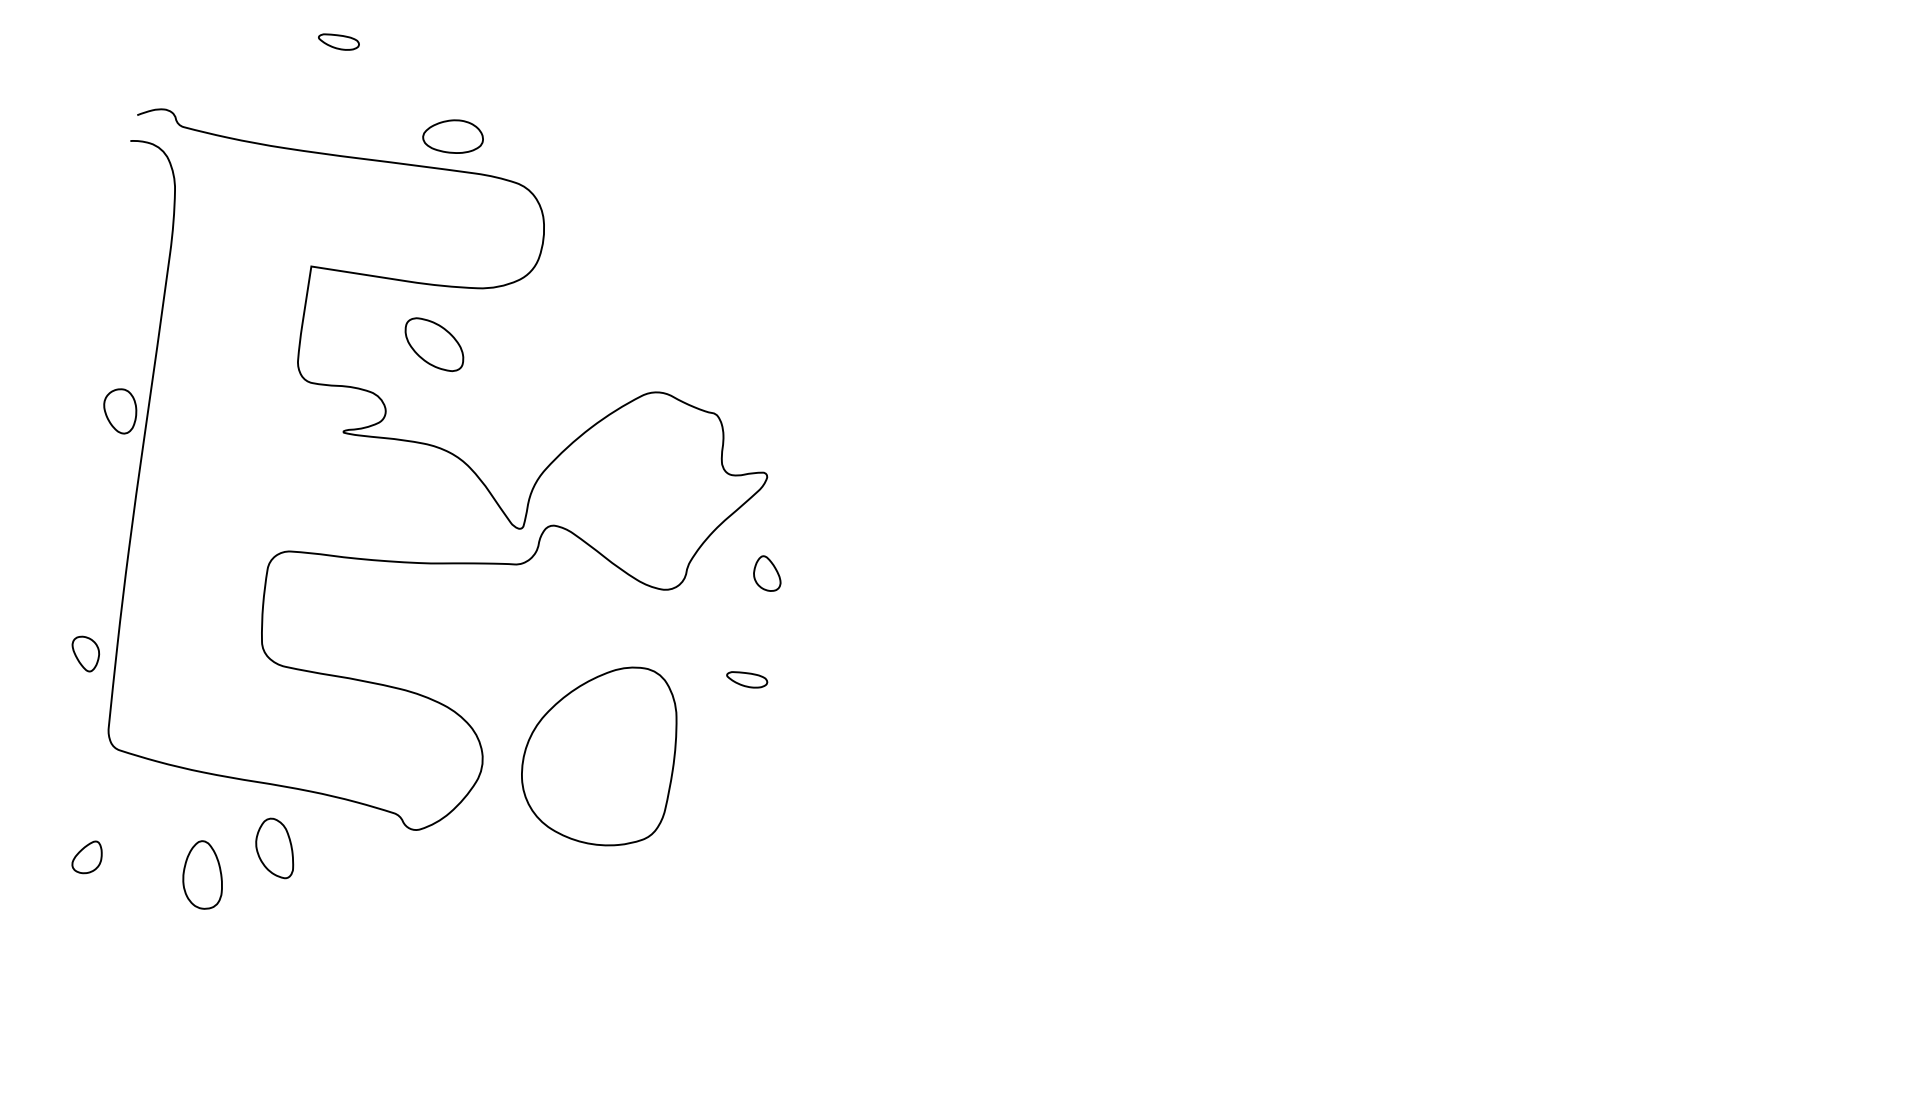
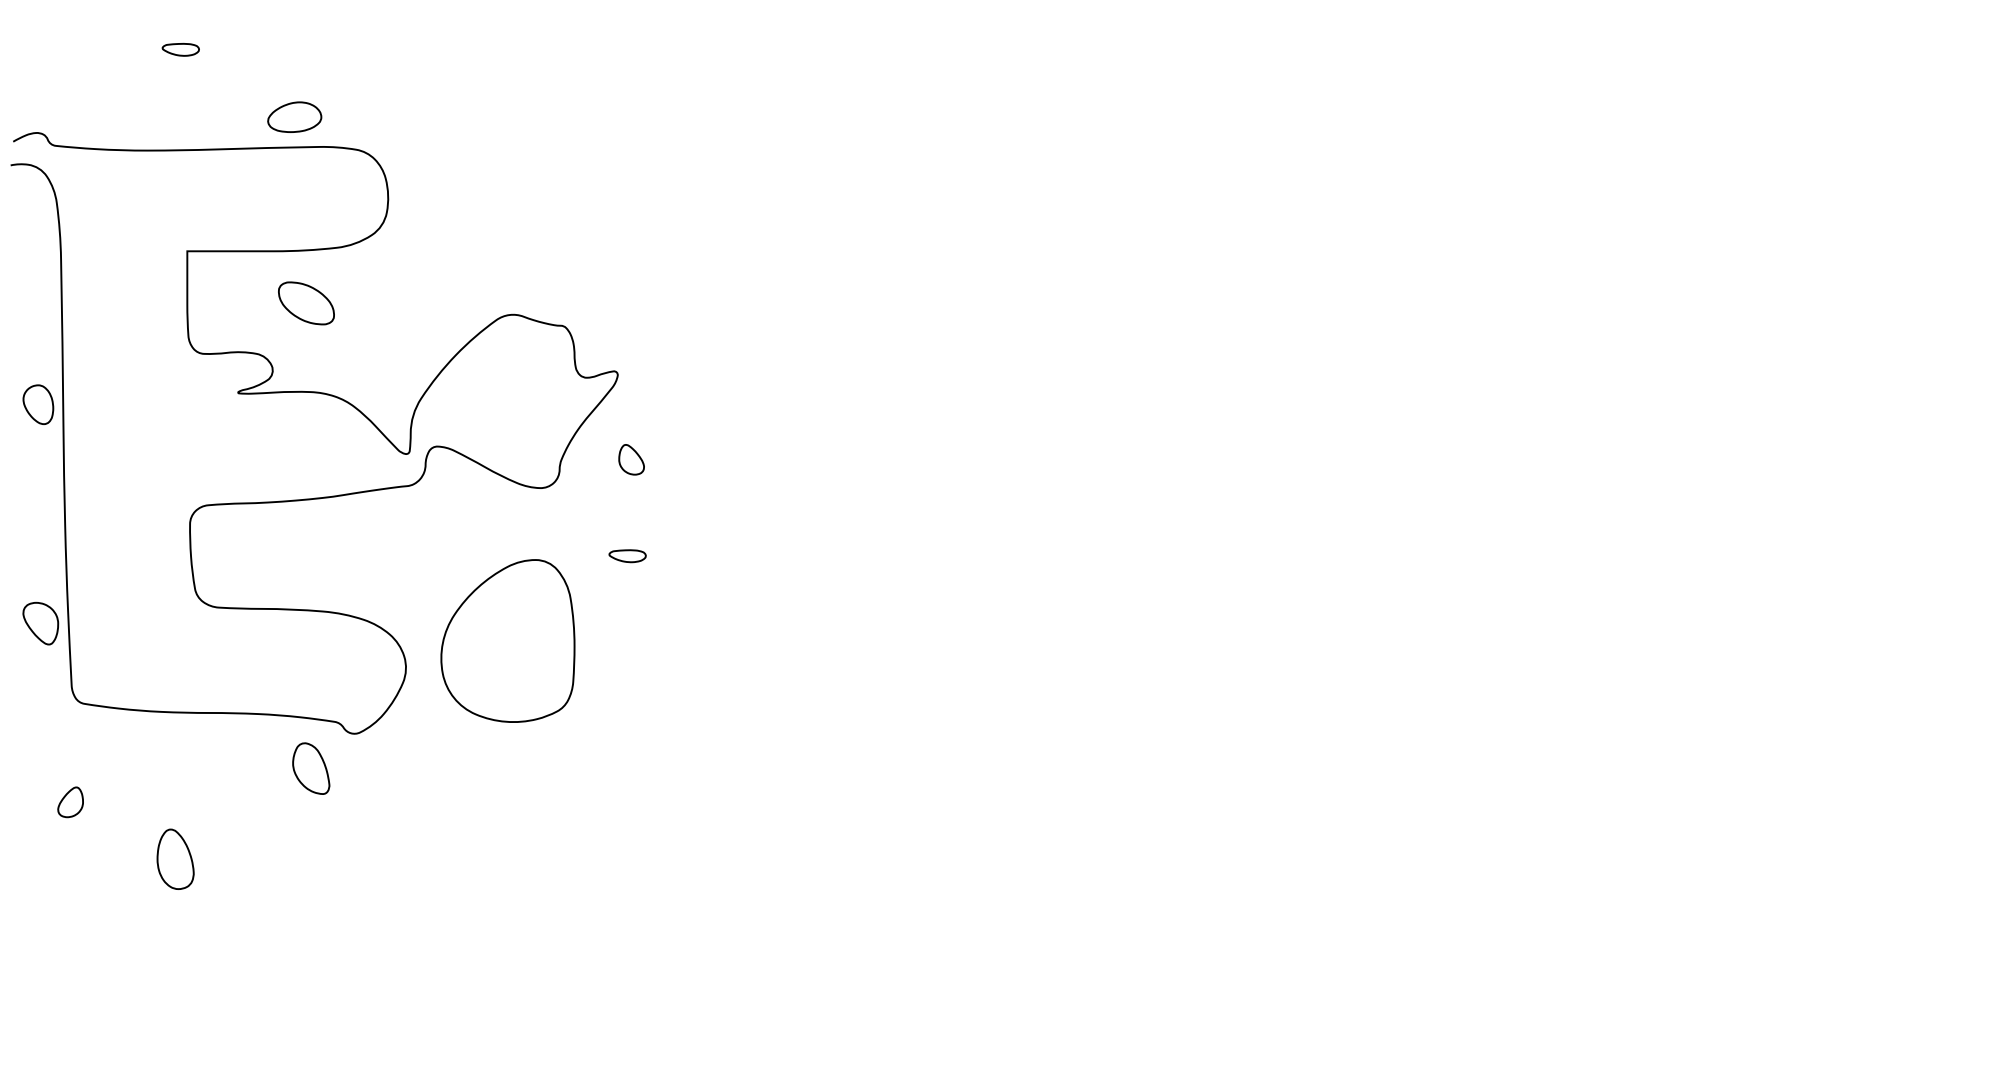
part: (84, 653) -> (40, 623), size x1.4
part: (276, 847) -> (311, 768), moved
part: (203, 874) -> (175, 858), moved

